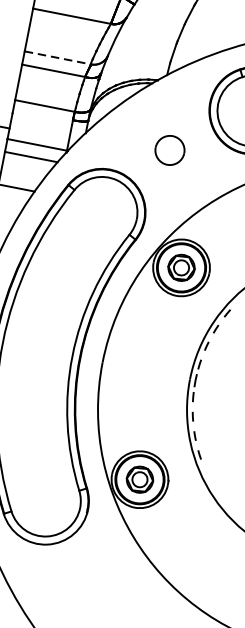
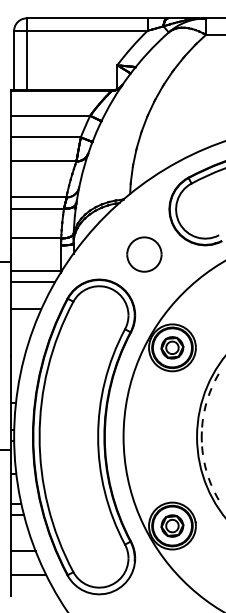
line: (57, 57) -> (38, 197), dashed -> solid
part: (170, 150) -> (144, 254), size x1.43

